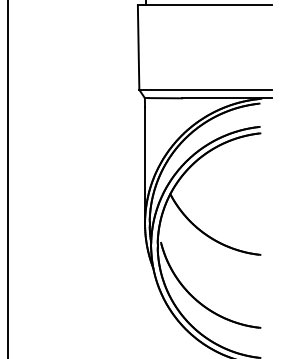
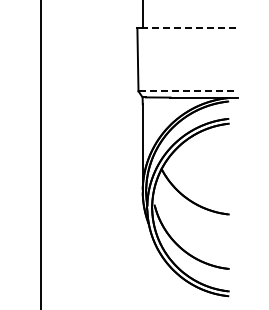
line: (207, 5) -> (189, 28), solid -> dashed
line: (206, 90) -> (188, 91), solid -> dashed

